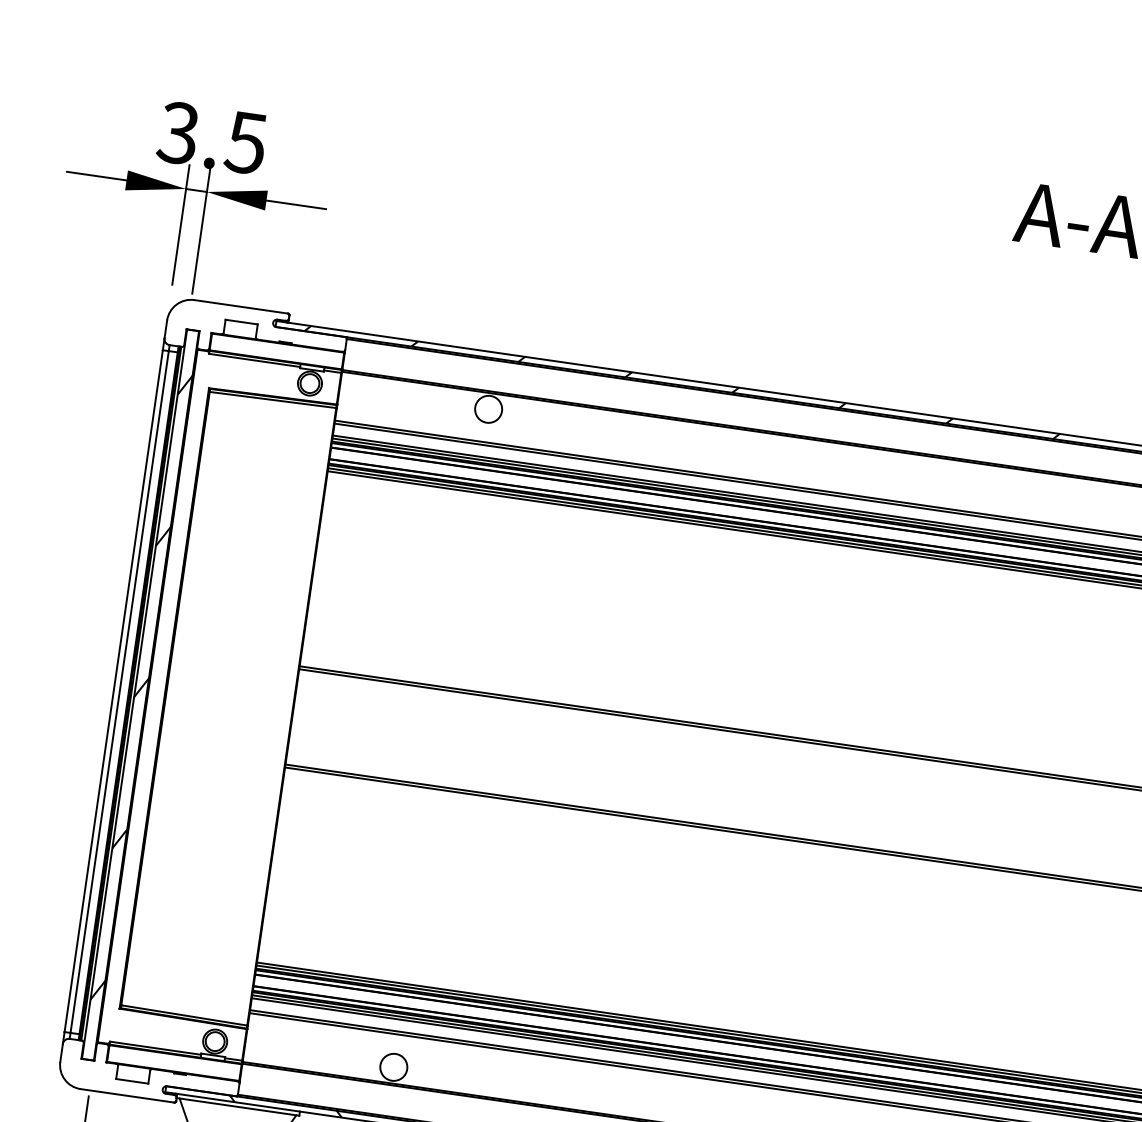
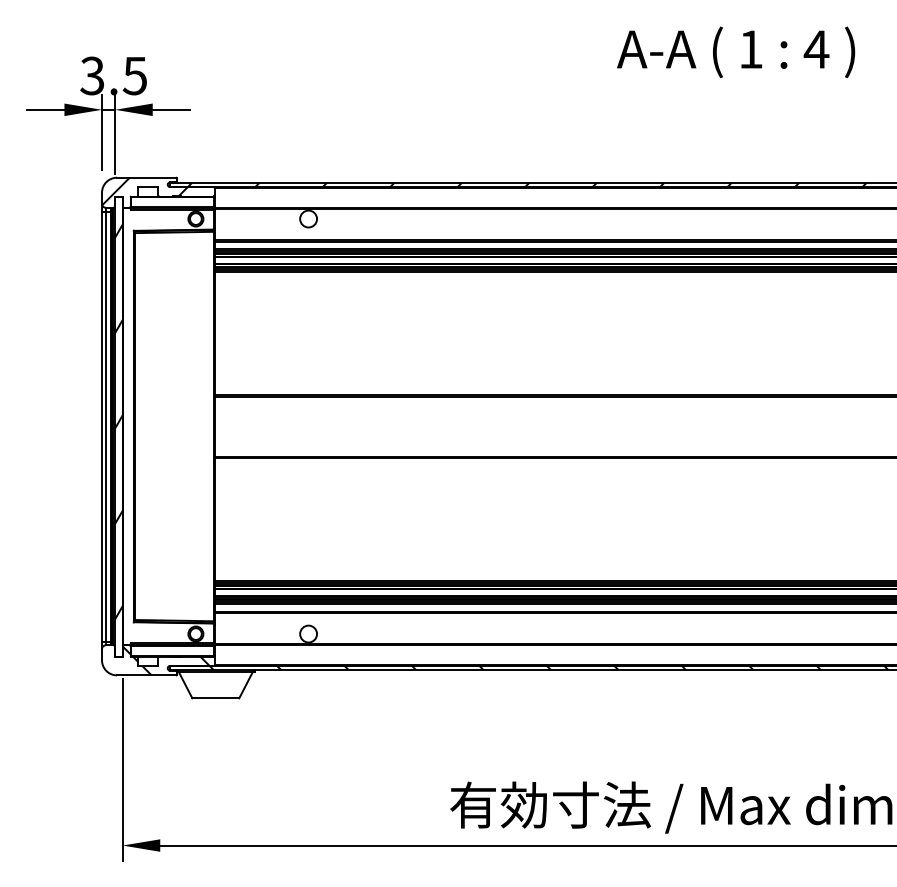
hatch: (234, 328) -> (144, 191), added
hatch: (162, 1076) -> (166, 660), added

